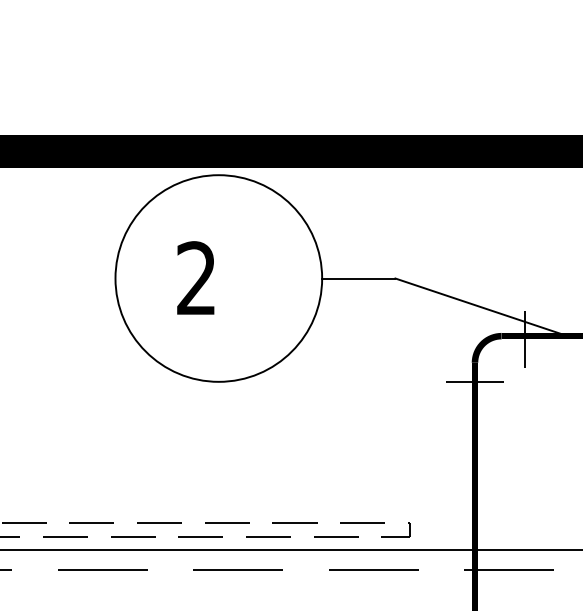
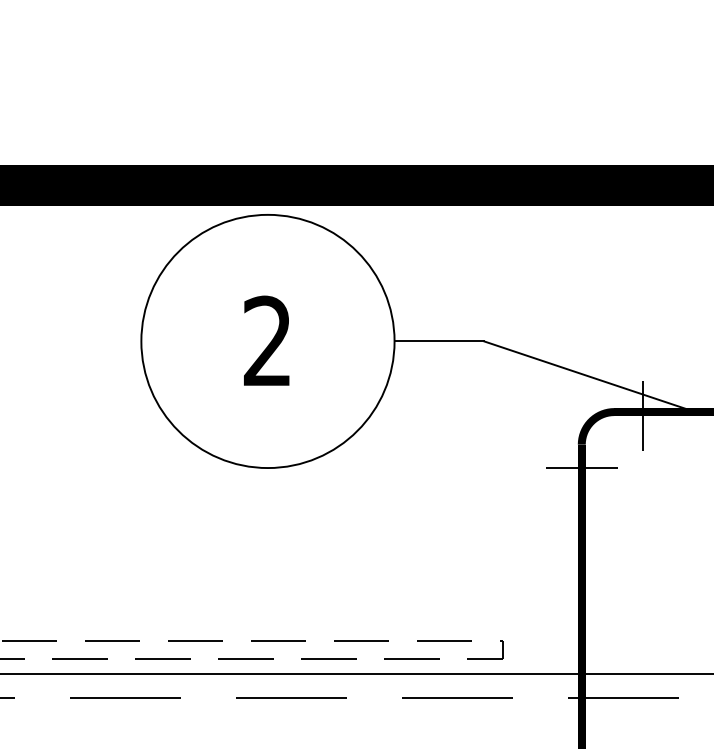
text: (195, 277) -> (266, 340), moved

